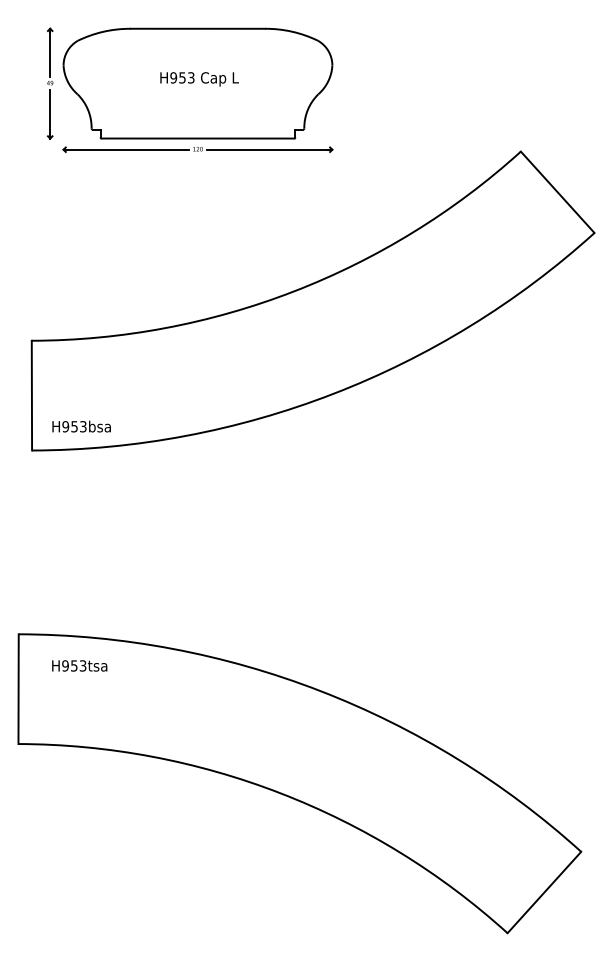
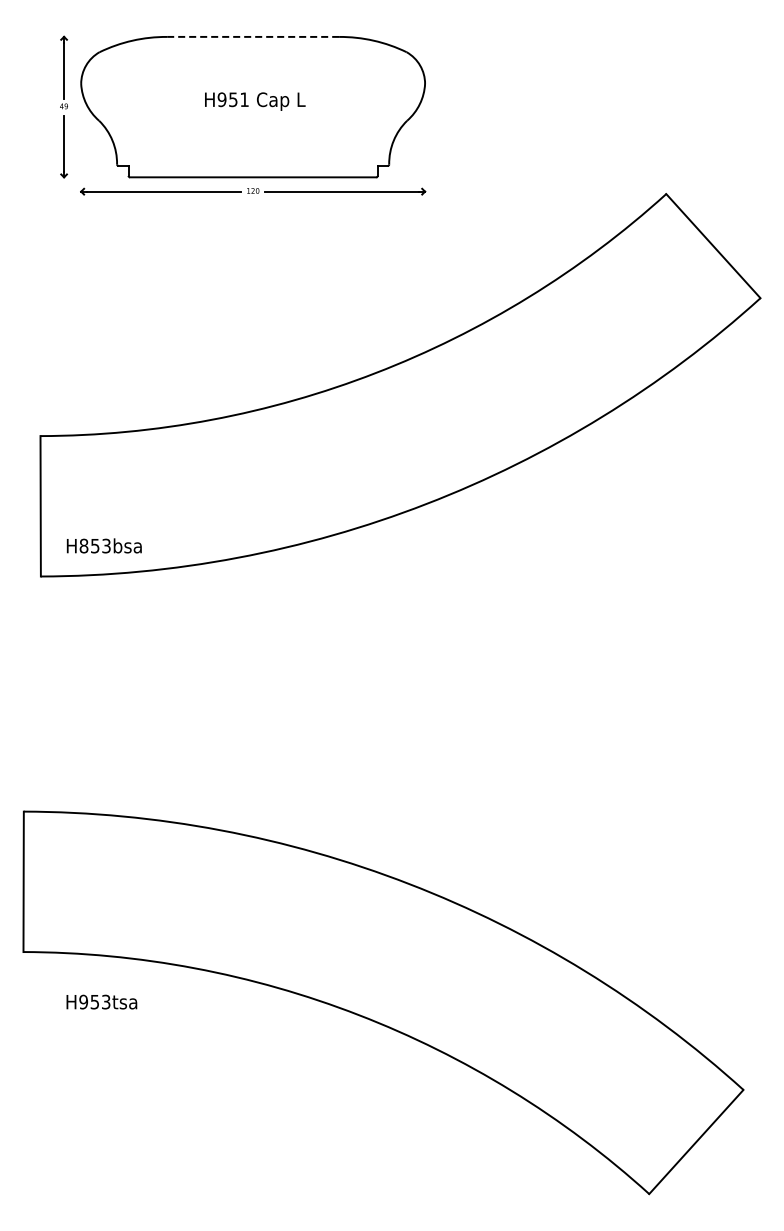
line: (198, 28) -> (253, 36), solid -> dashed
text: (191, 77) -> (244, 99), H953 -> H951
text: (65, 427) -> (83, 546), H953bsa -> H853bsa
text: (79, 665) -> (101, 1001), moved

